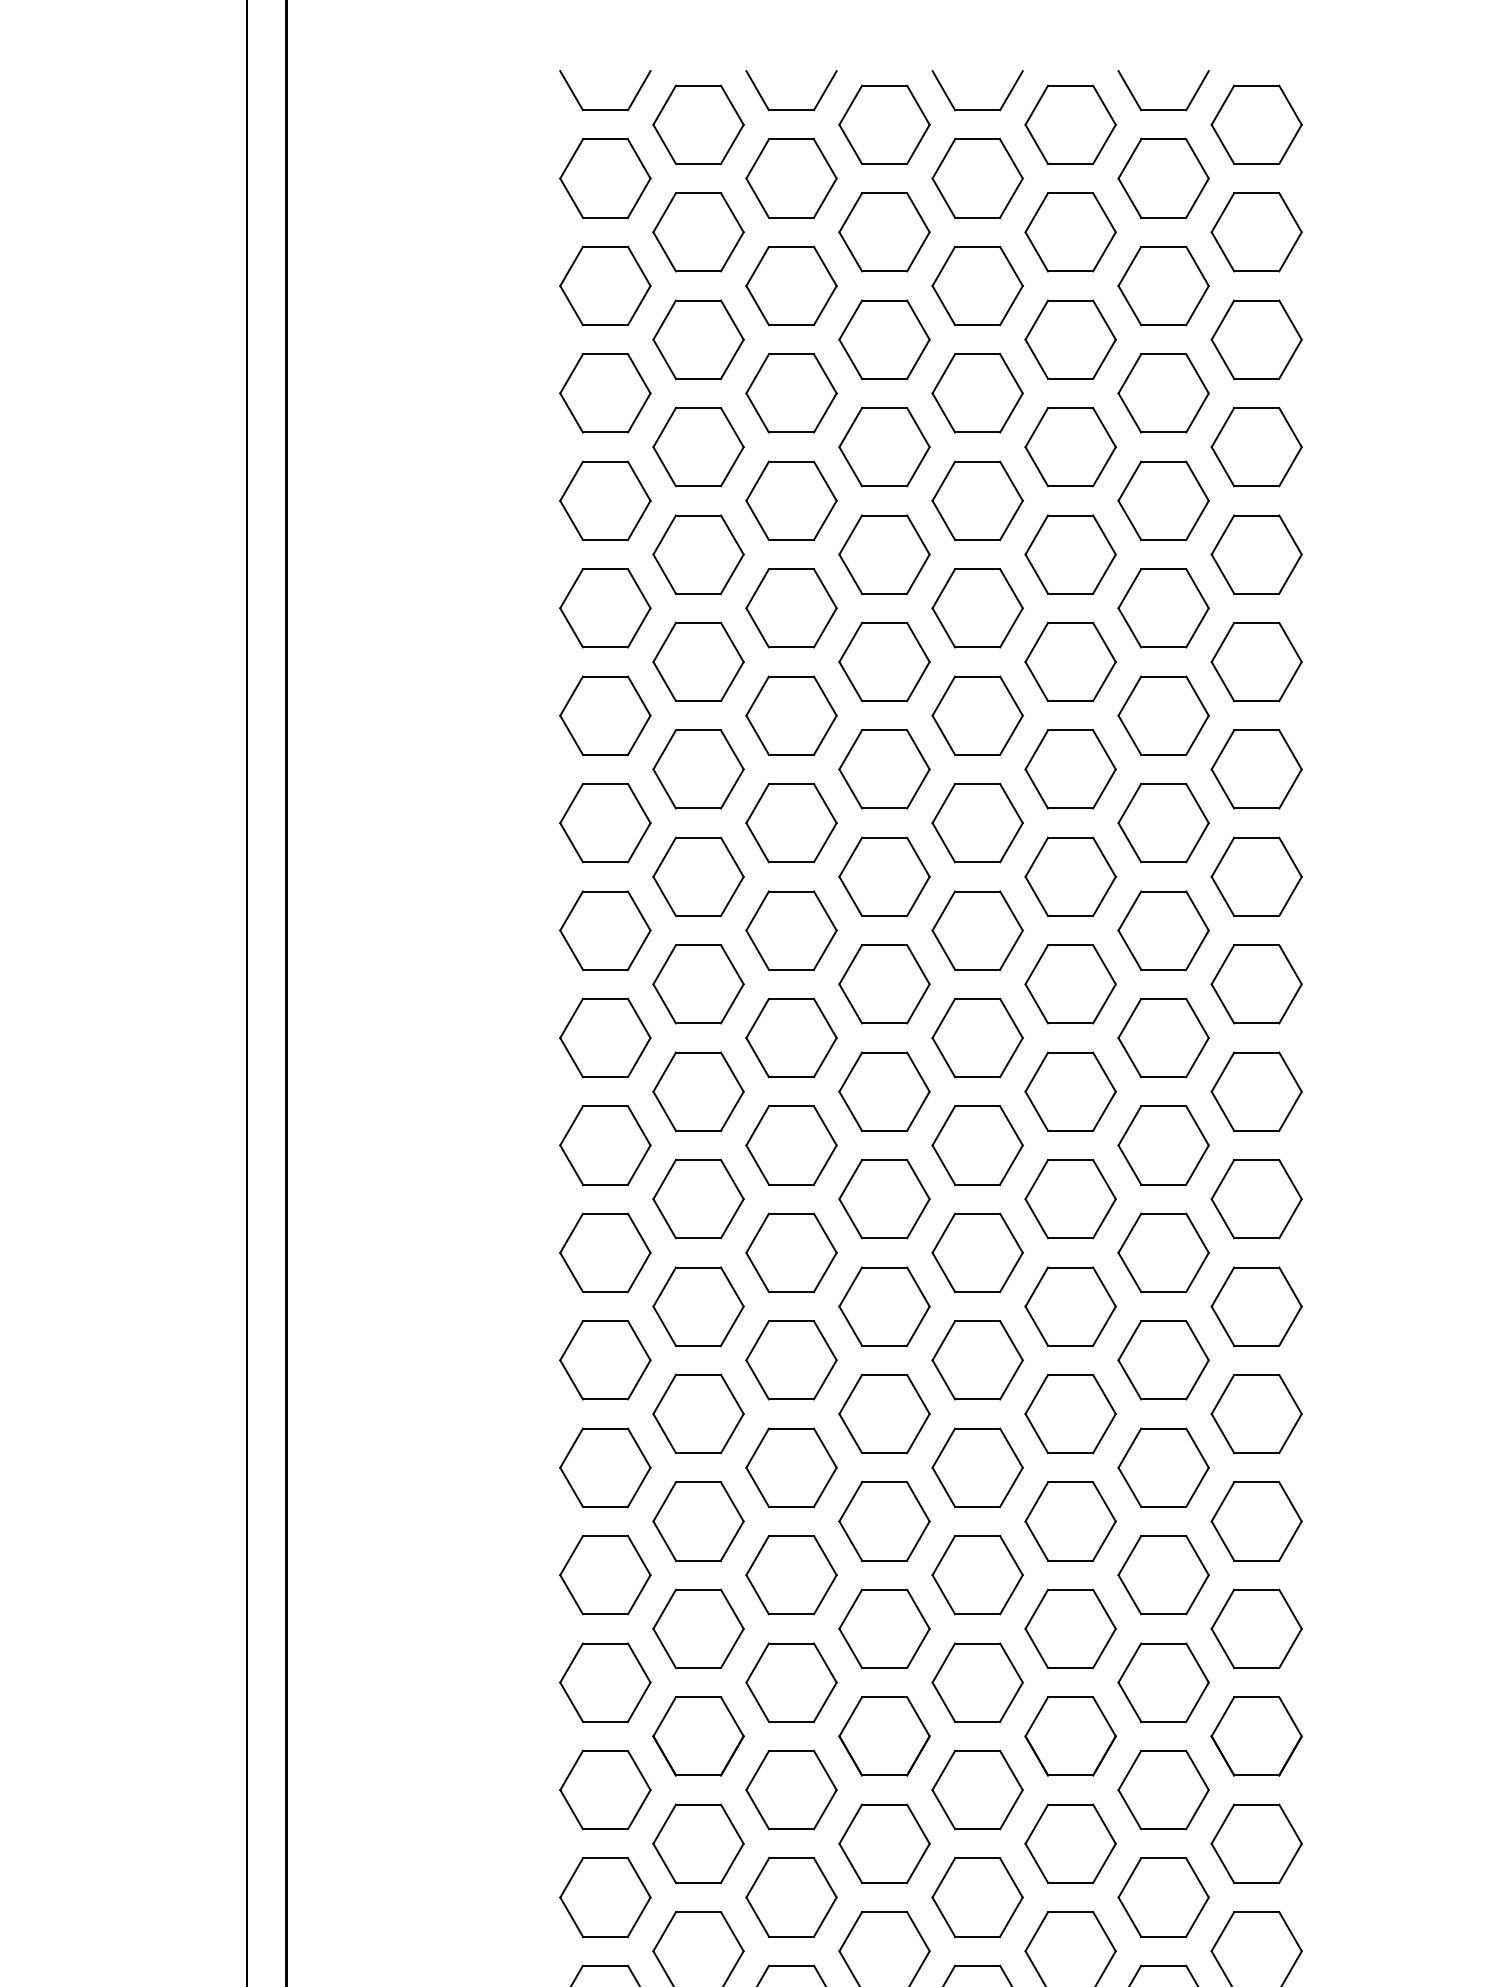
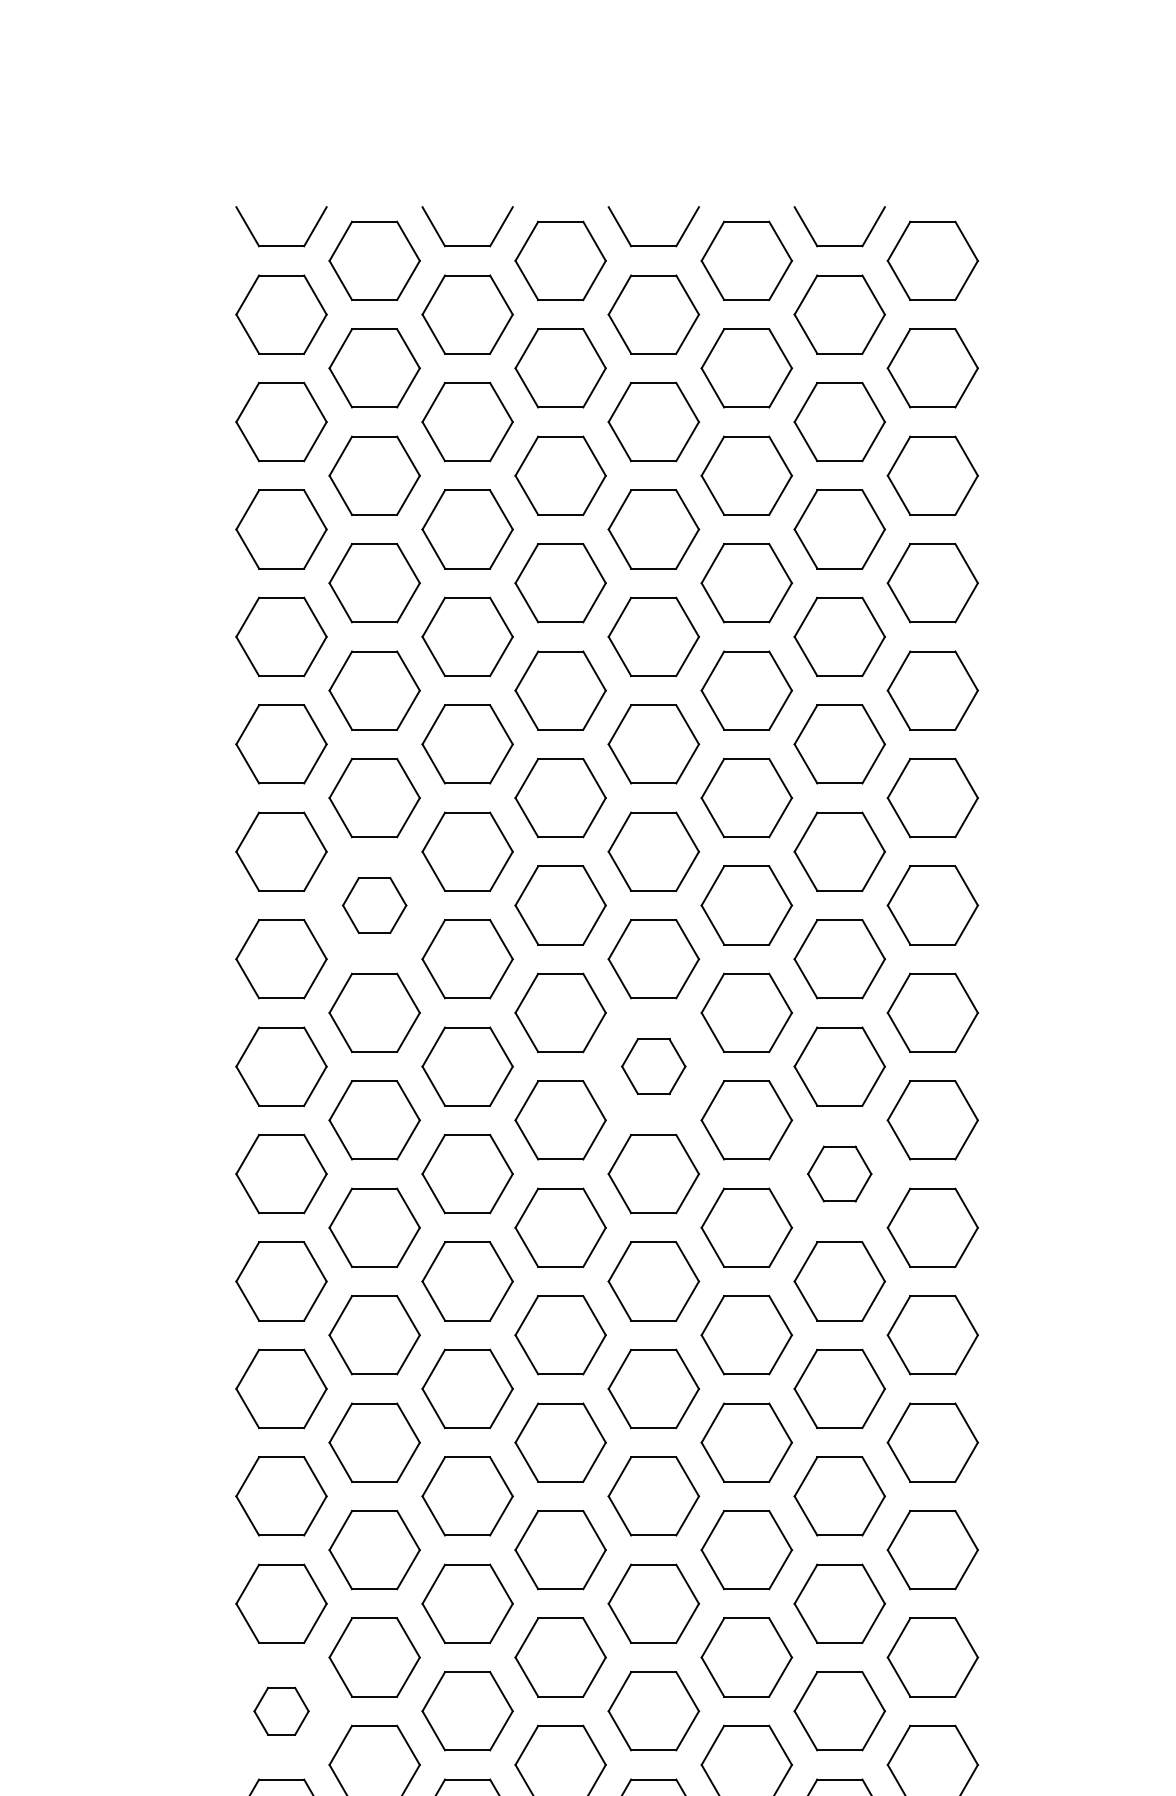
part: (698, 769) -> (374, 905), size x0.7
part: (977, 930) -> (653, 1066), size x0.7
part: (1163, 1037) -> (839, 1173), size x0.7
part: (605, 1575) -> (281, 1711), size x0.6

